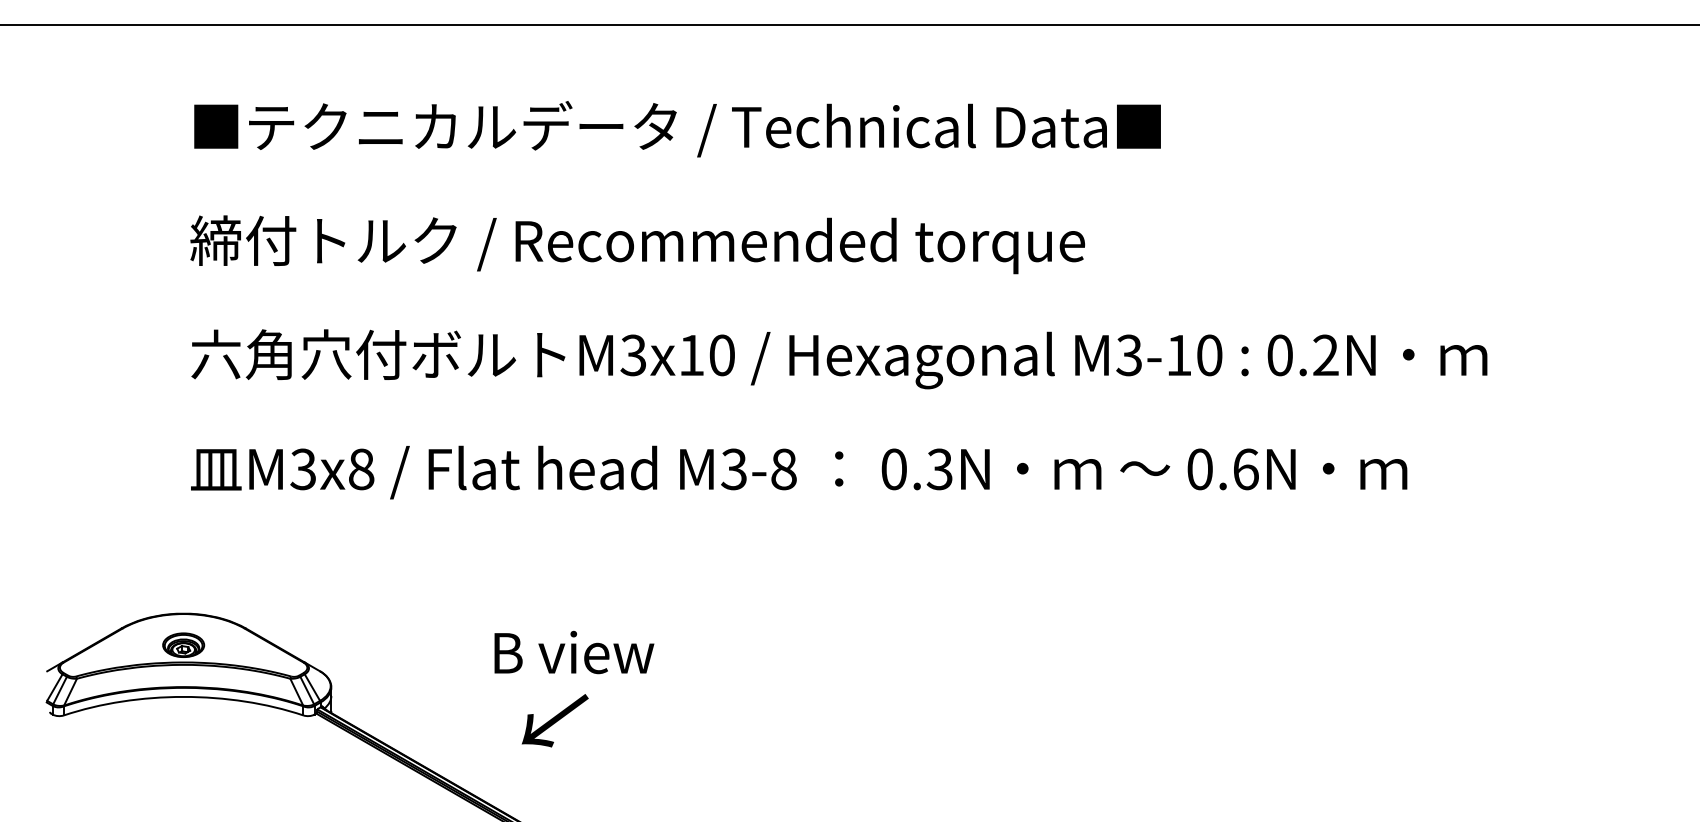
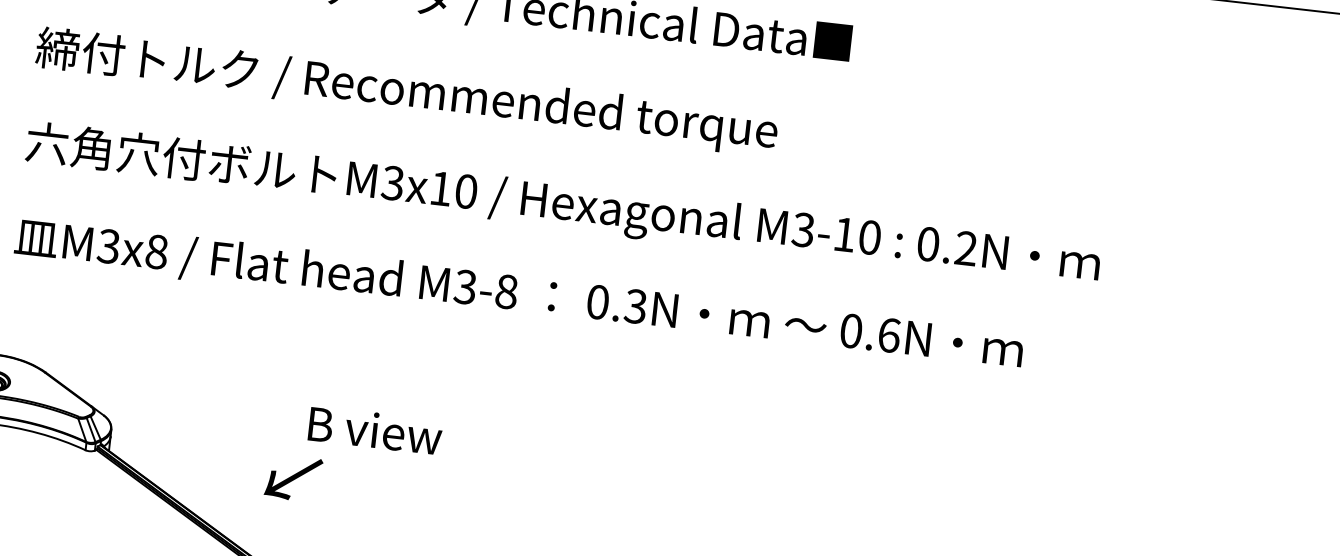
text: (574, 652) -> (375, 430), moved

